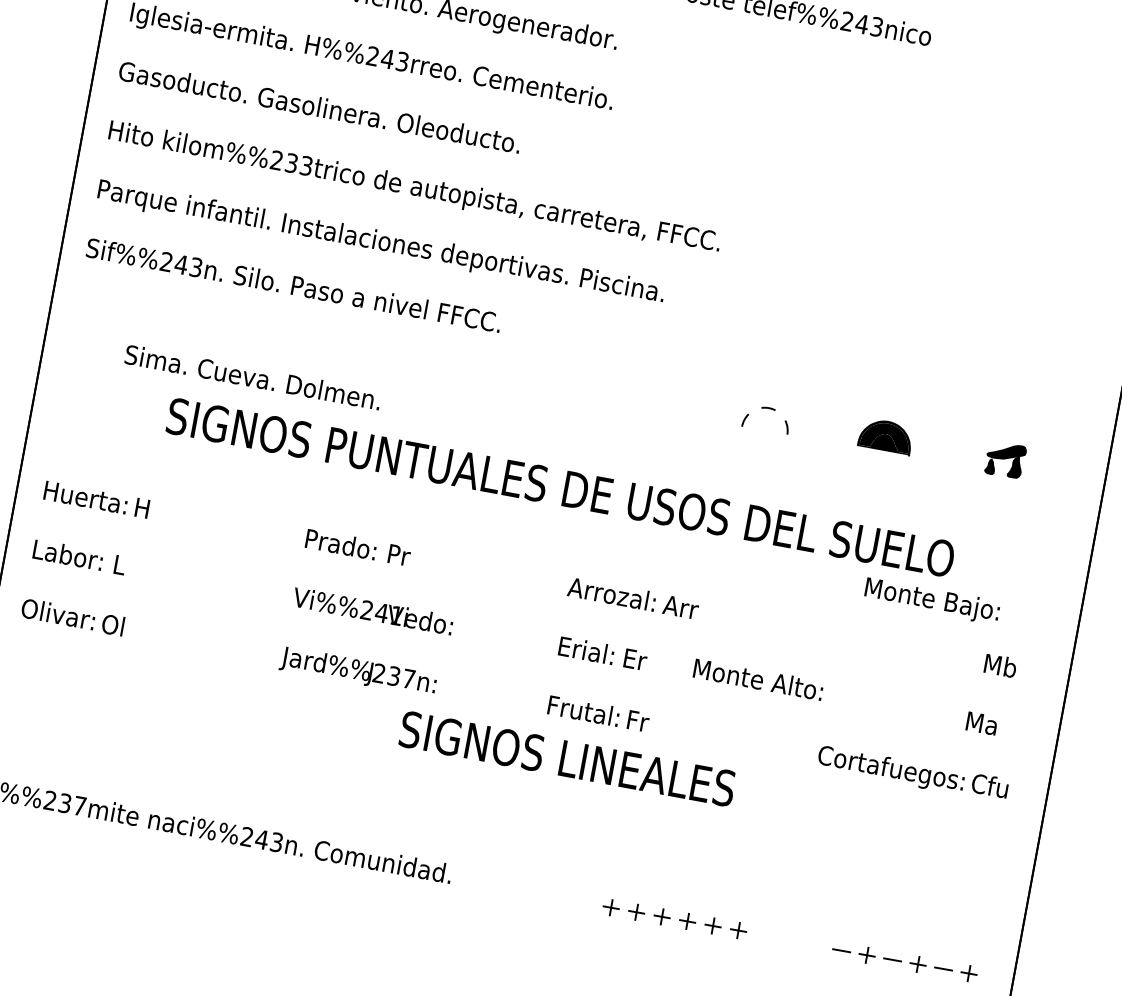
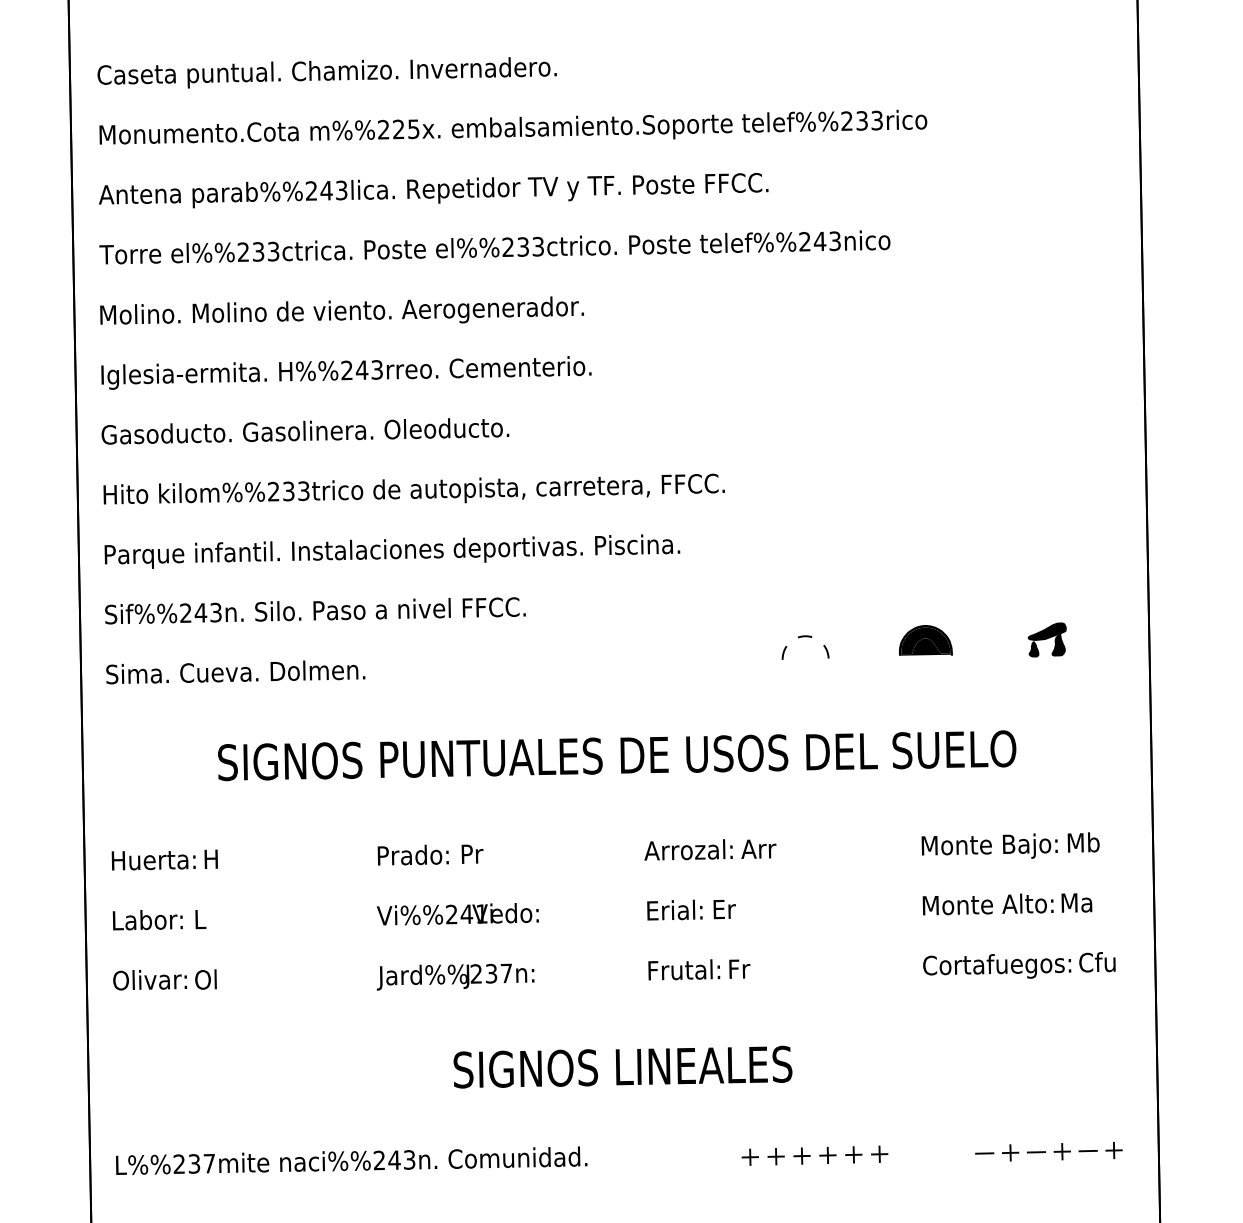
text: (252, 377) -> (235, 672), moved
text: (932, 599) -> (989, 845), moved
text: (757, 679) -> (987, 904), moved
text: (567, 758) -> (622, 1066), moved

